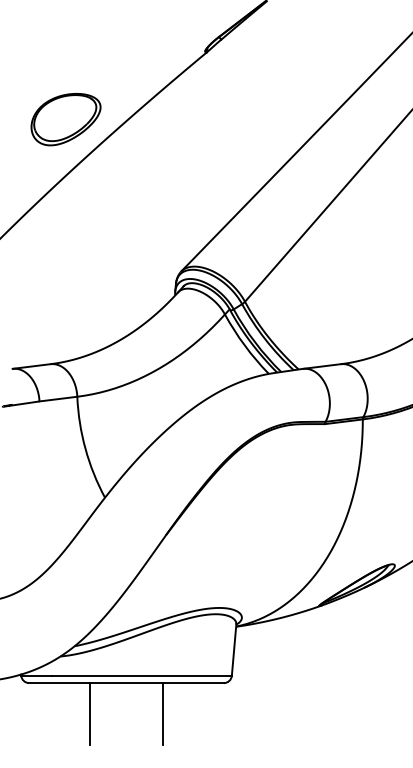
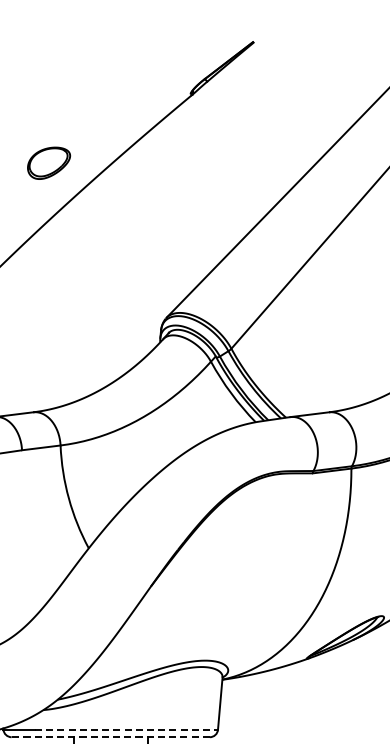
part: (65, 119) -> (48, 163), size x0.6
line: (141, 675) -> (125, 729), solid -> dashed
line: (126, 683) -> (110, 737), solid -> dashed

